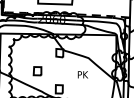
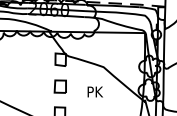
part: (37, 71) -> (60, 87), moved

